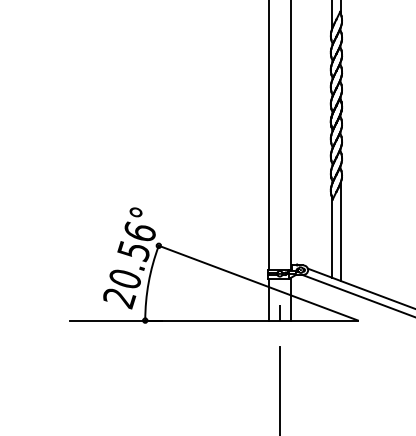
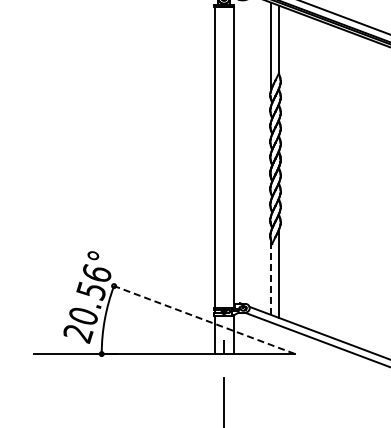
line: (332, 236) -> (271, 277), solid -> dashed
line: (258, 282) -> (204, 319), solid -> dashed

